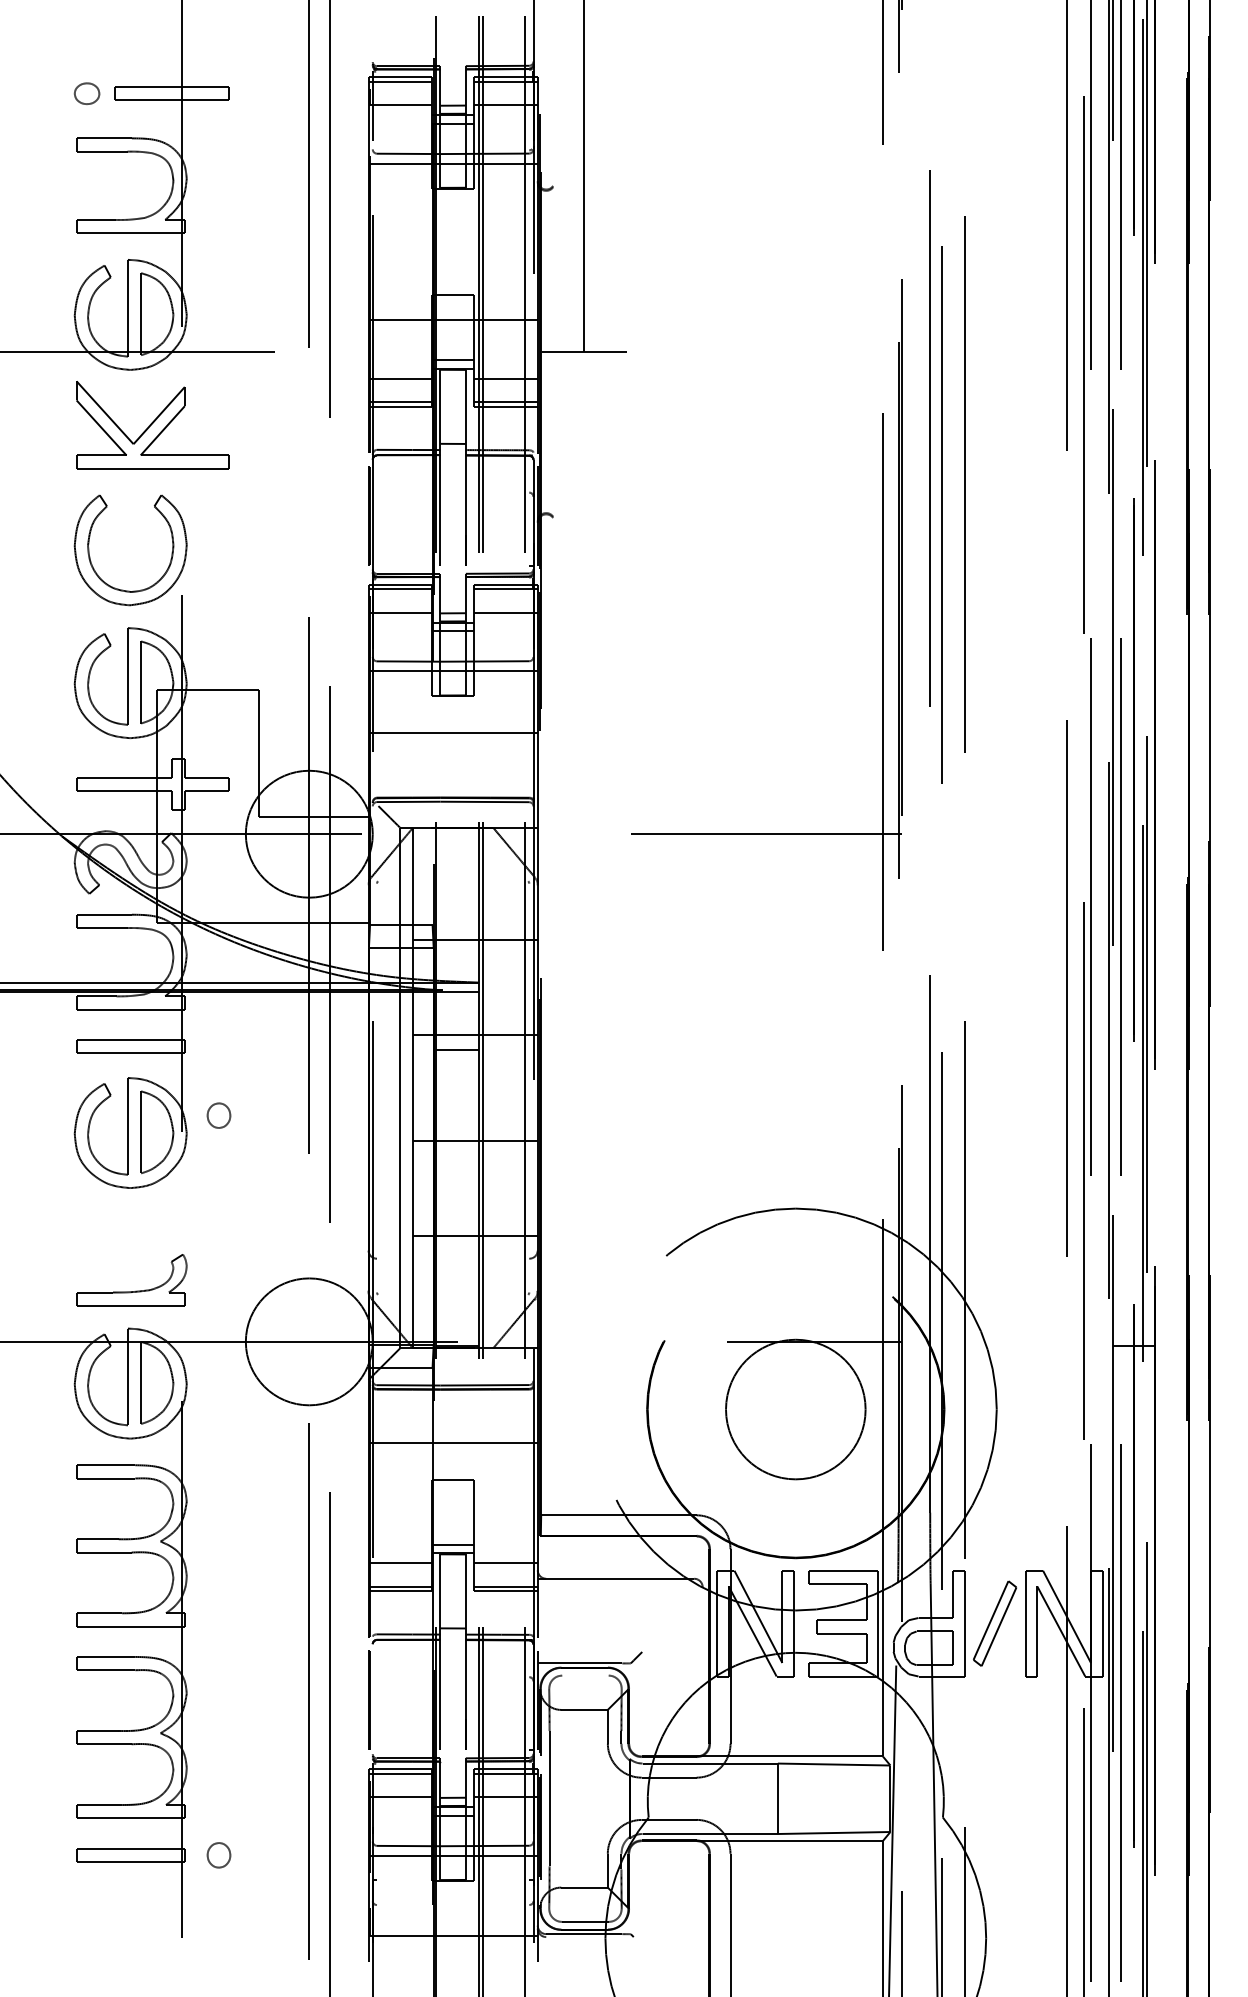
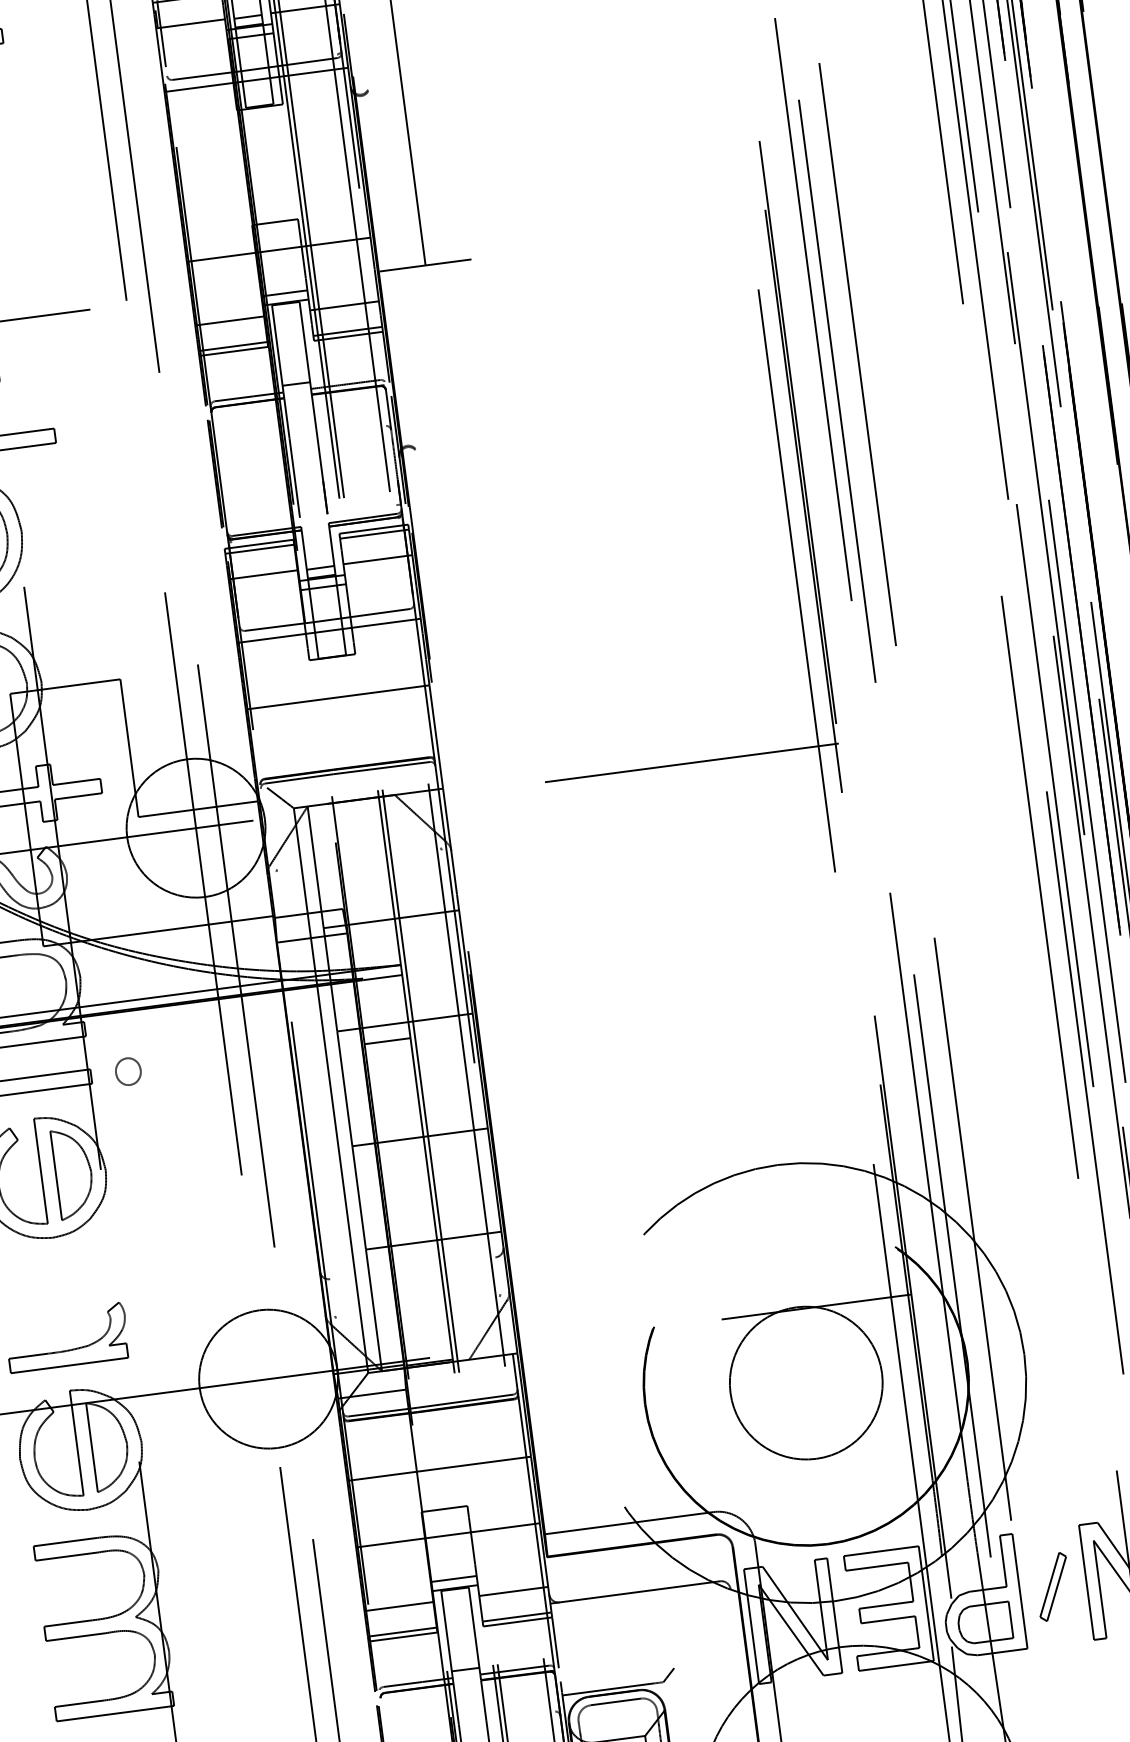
part: (218, 1115) -> (127, 1071), moved
line: (452, 1504) -> (447, 1535), added
part: (995, 1623) -> (1053, 1586), size x0.71
line: (585, 1675) -> (616, 1701), added

